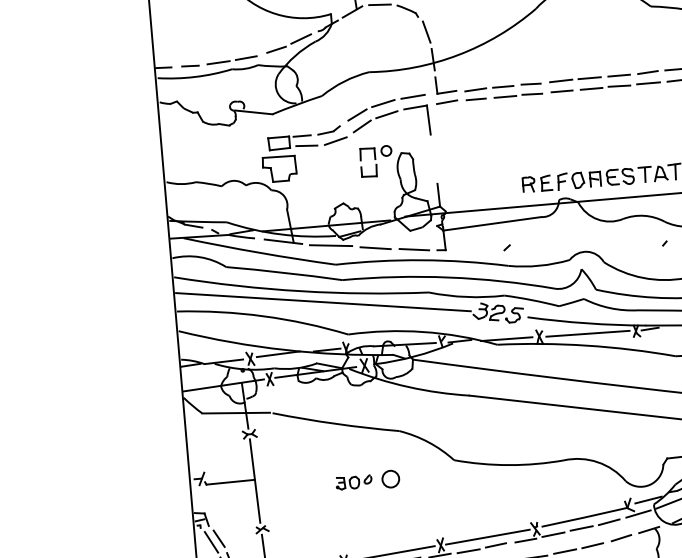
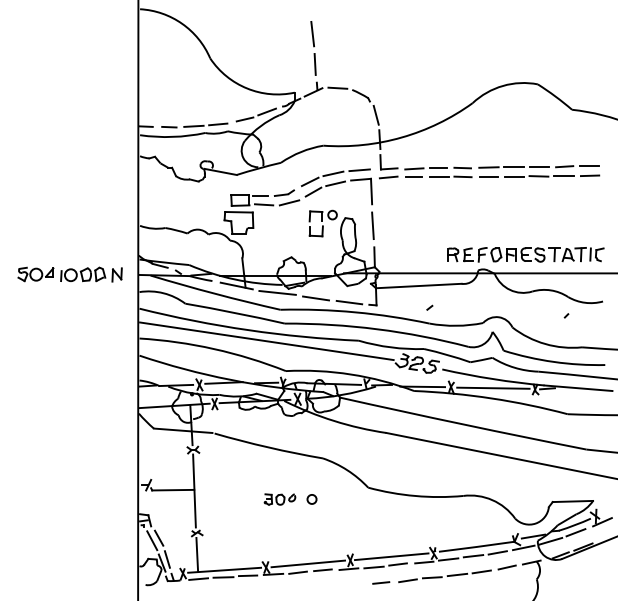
line: (433, 158) -> (372, 225), added
part: (90, 244) -> (69, 274), added
circle: (390, 479) -> (311, 499), size x0.62

